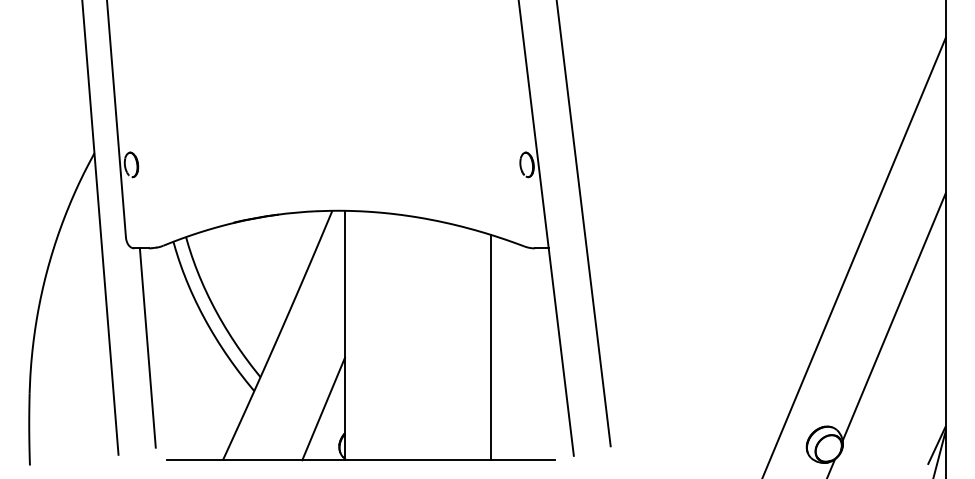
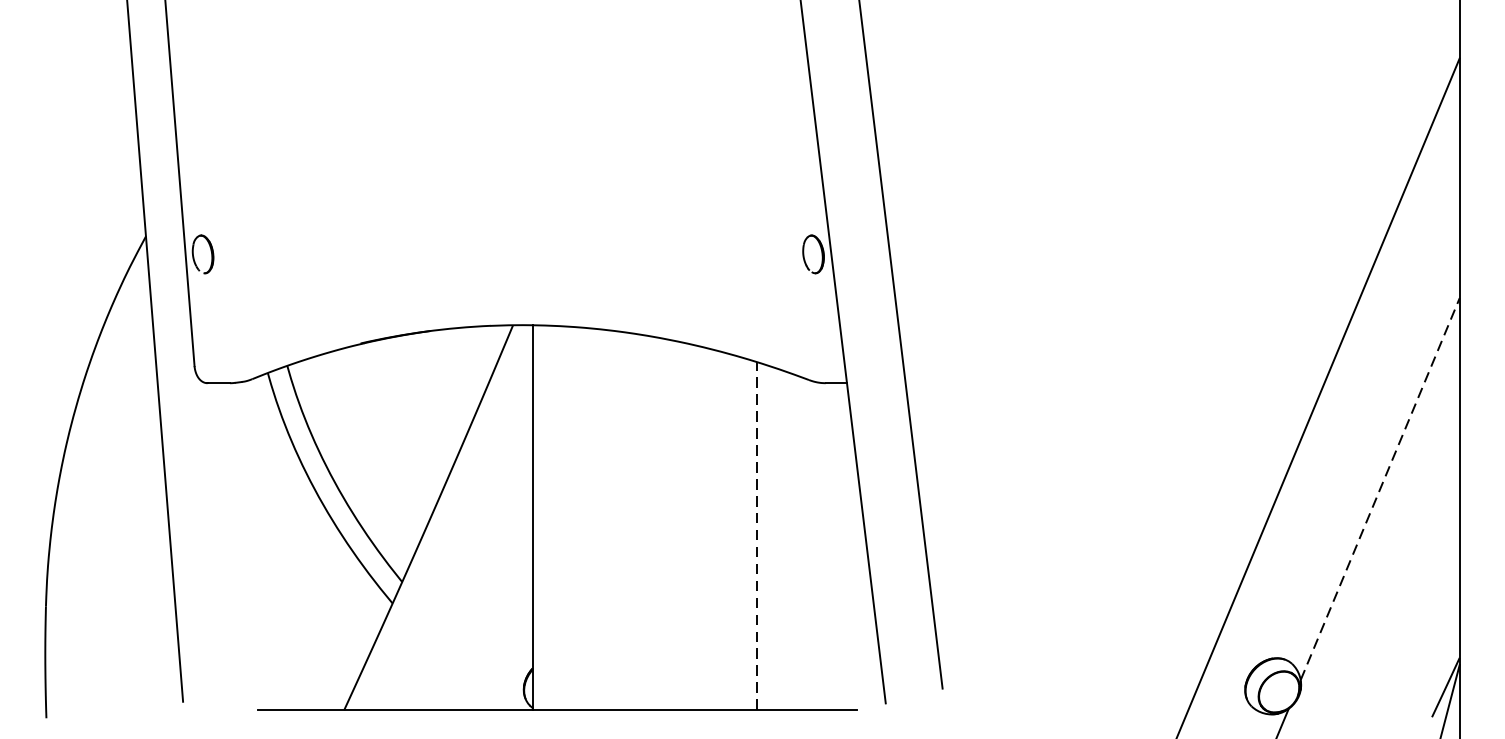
line: (894, 317) -> (1380, 489), solid -> dashed
line: (147, 347) -> (227, 536), removed
line: (490, 347) -> (757, 536), solid -> dashed
line: (323, 408) -> (499, 630), removed

